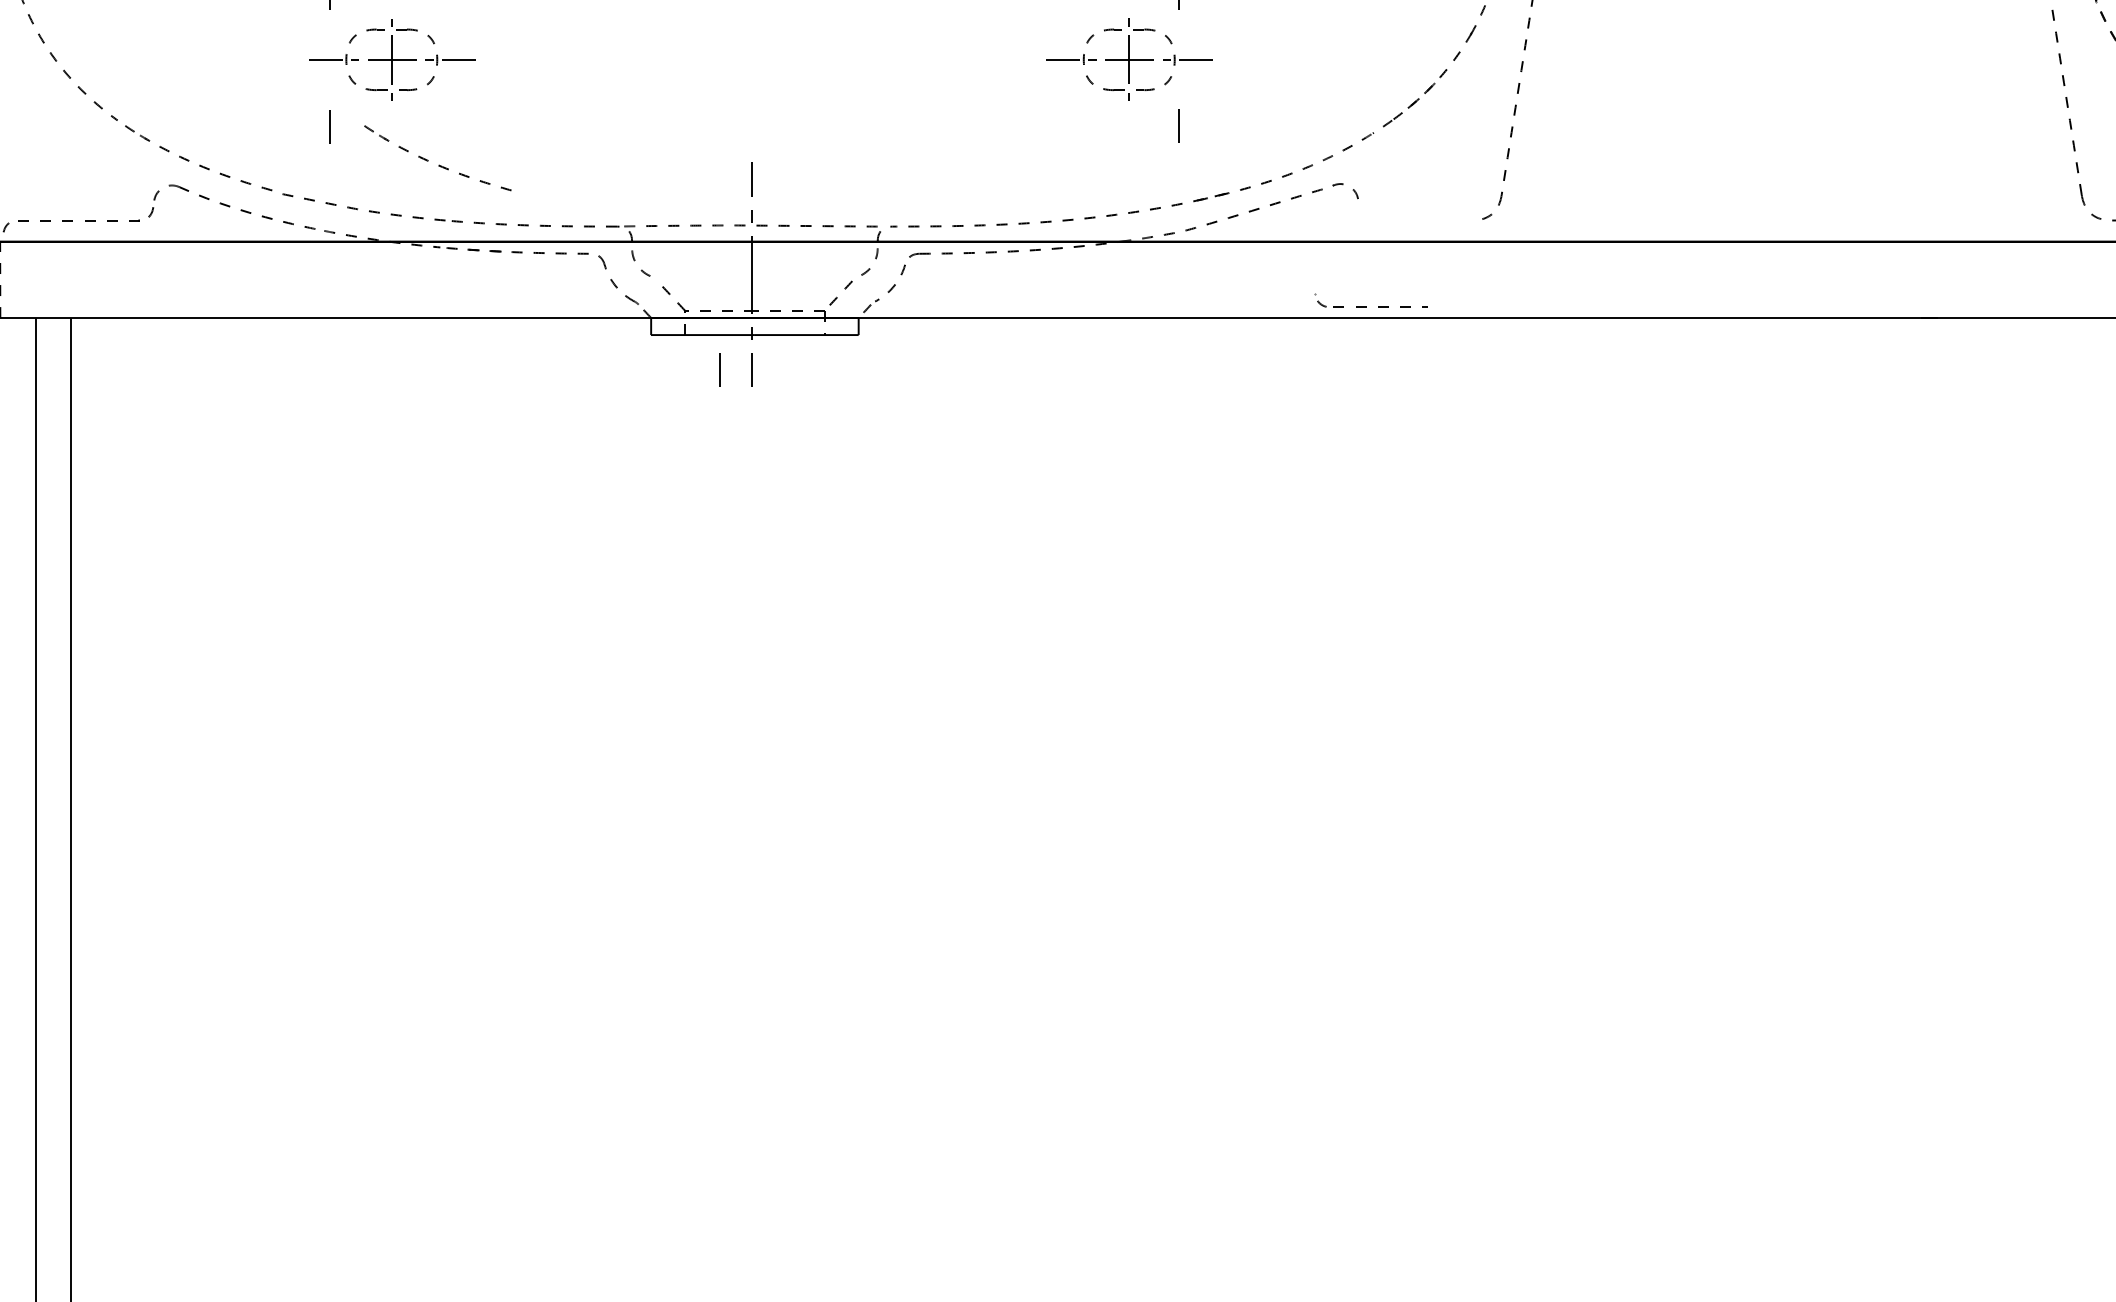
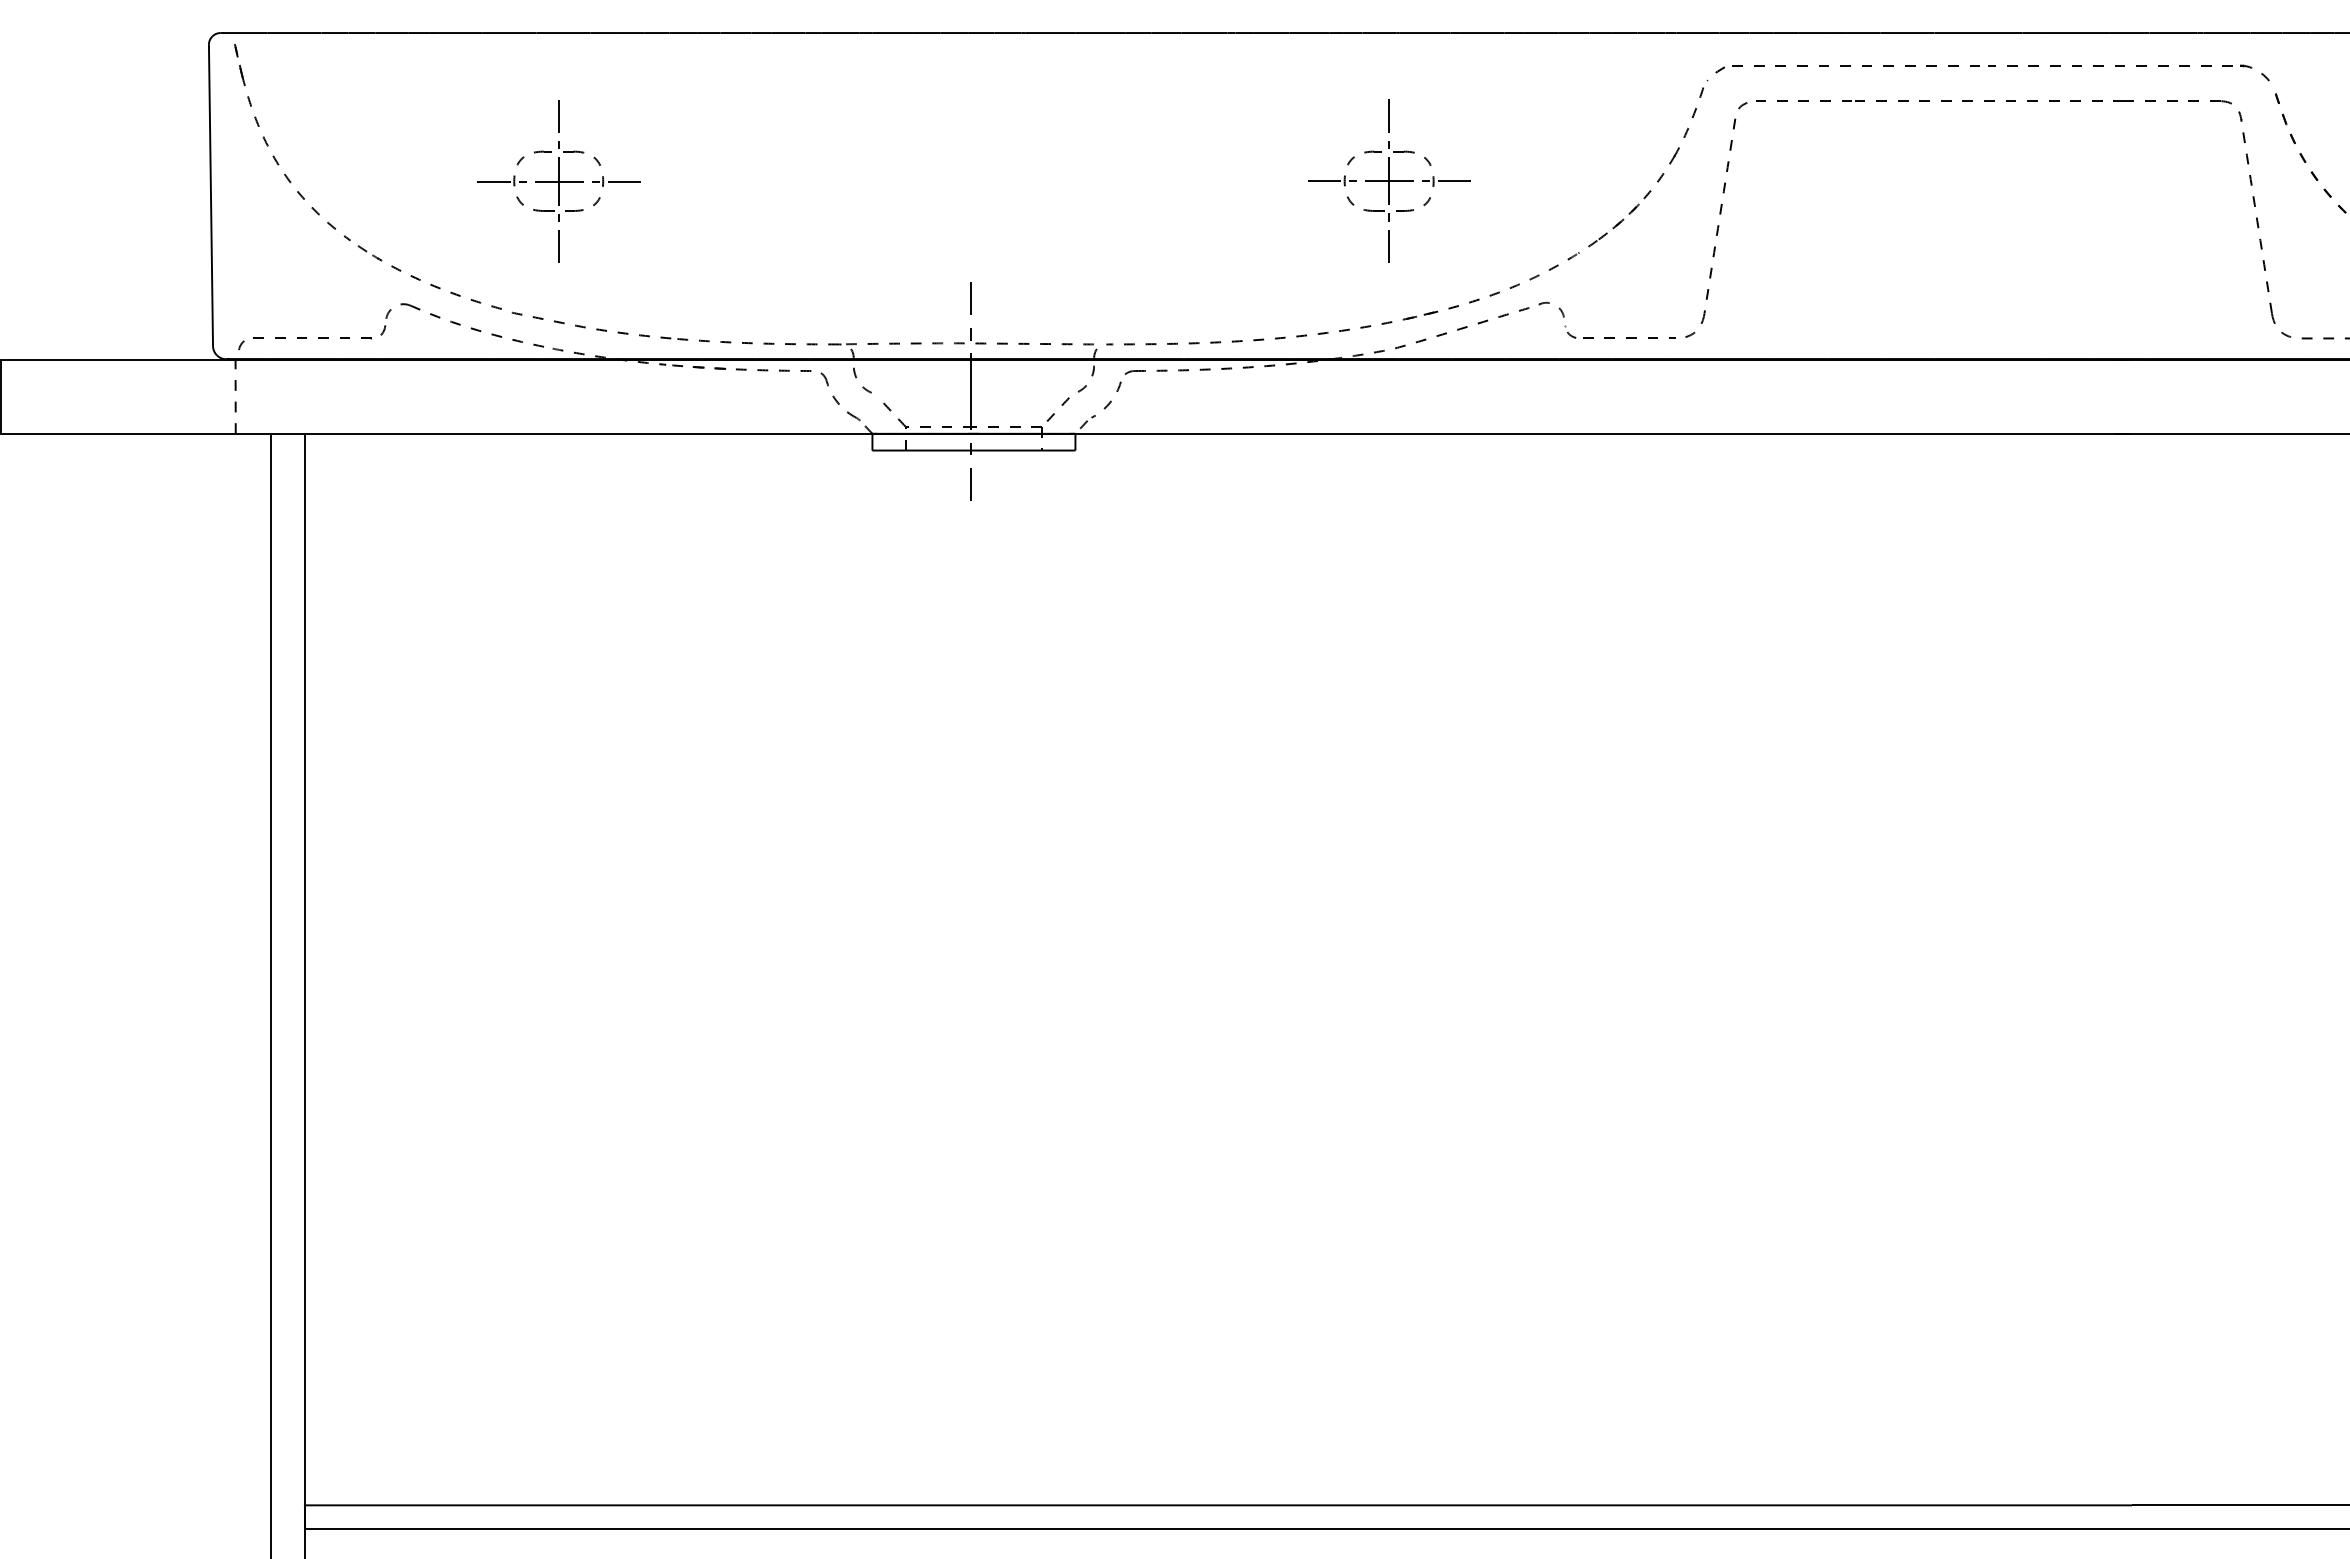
part: (391, 60) -> (558, 181), moved
part: (1129, 60) -> (1389, 181), moved
part: (438, 165) -> (664, 284), removed
part: (1365, 306) -> (1614, 337), moved
line: (719, 369) -> (939, 484), removed

